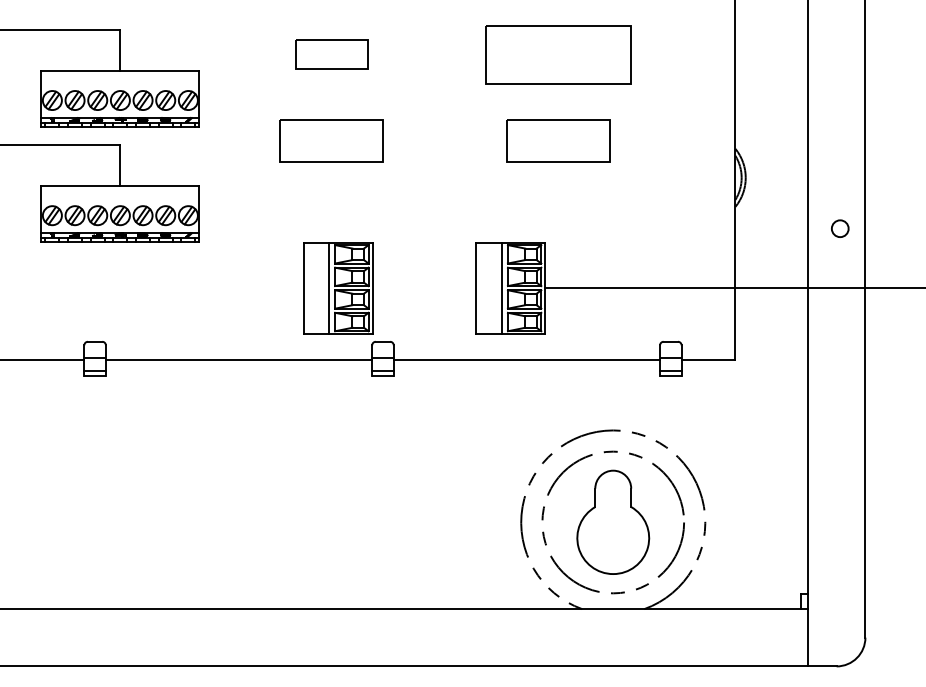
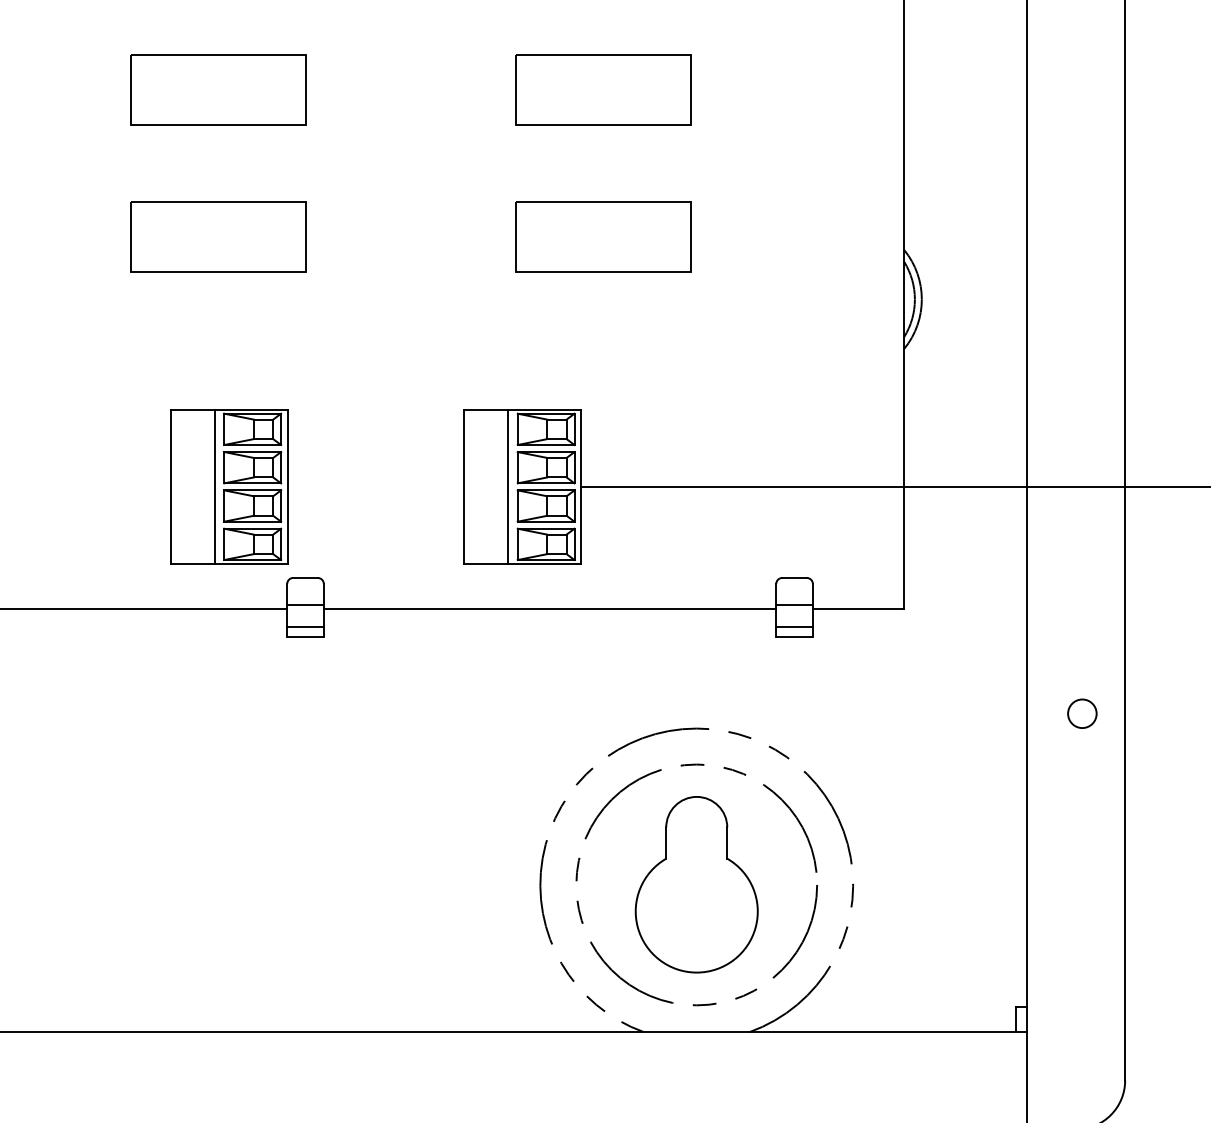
part: (331, 54) -> (218, 89), size x1.43
part: (558, 54) -> (603, 89), size x0.71
circle: (840, 228) -> (1082, 713), moved

